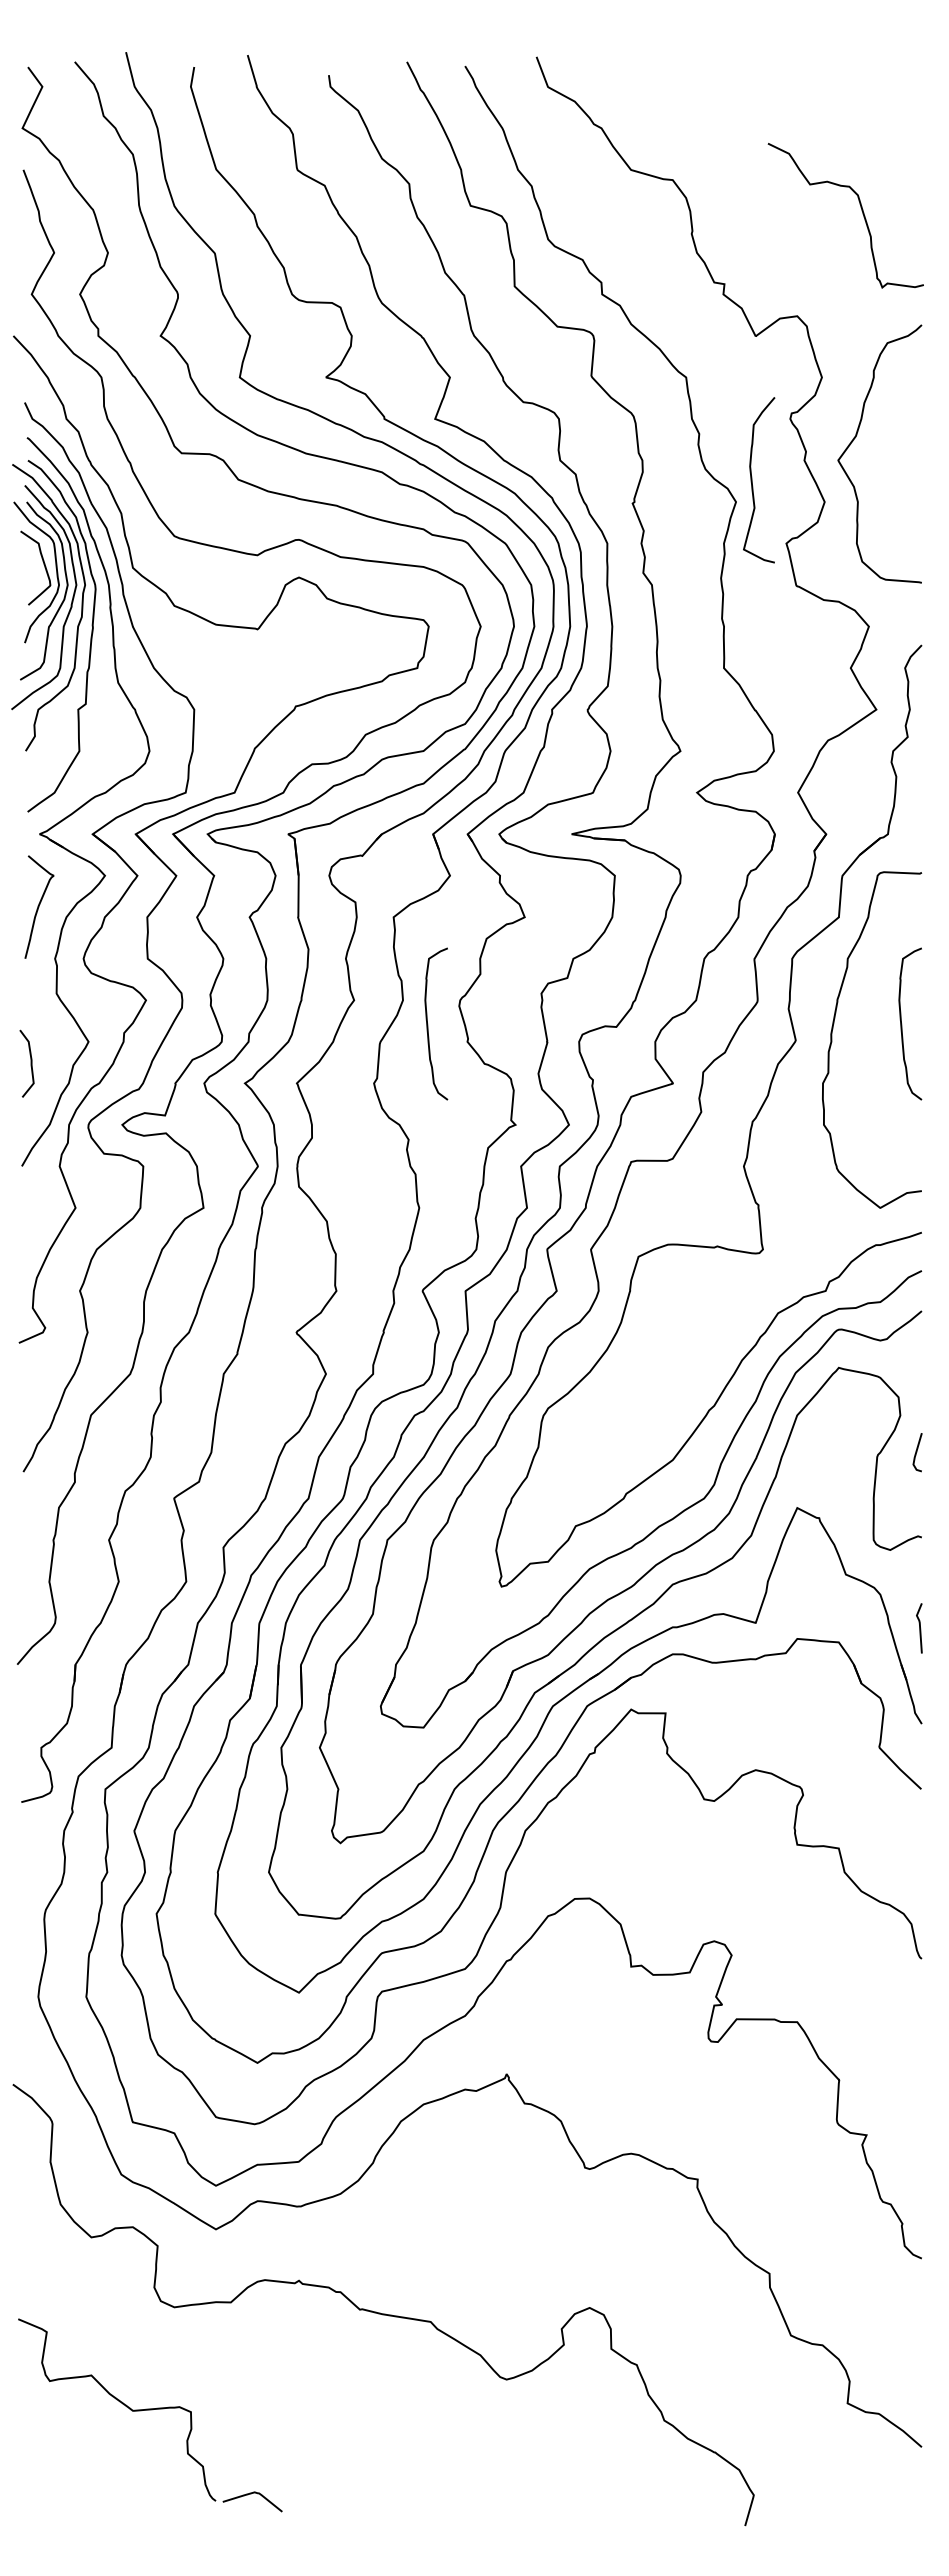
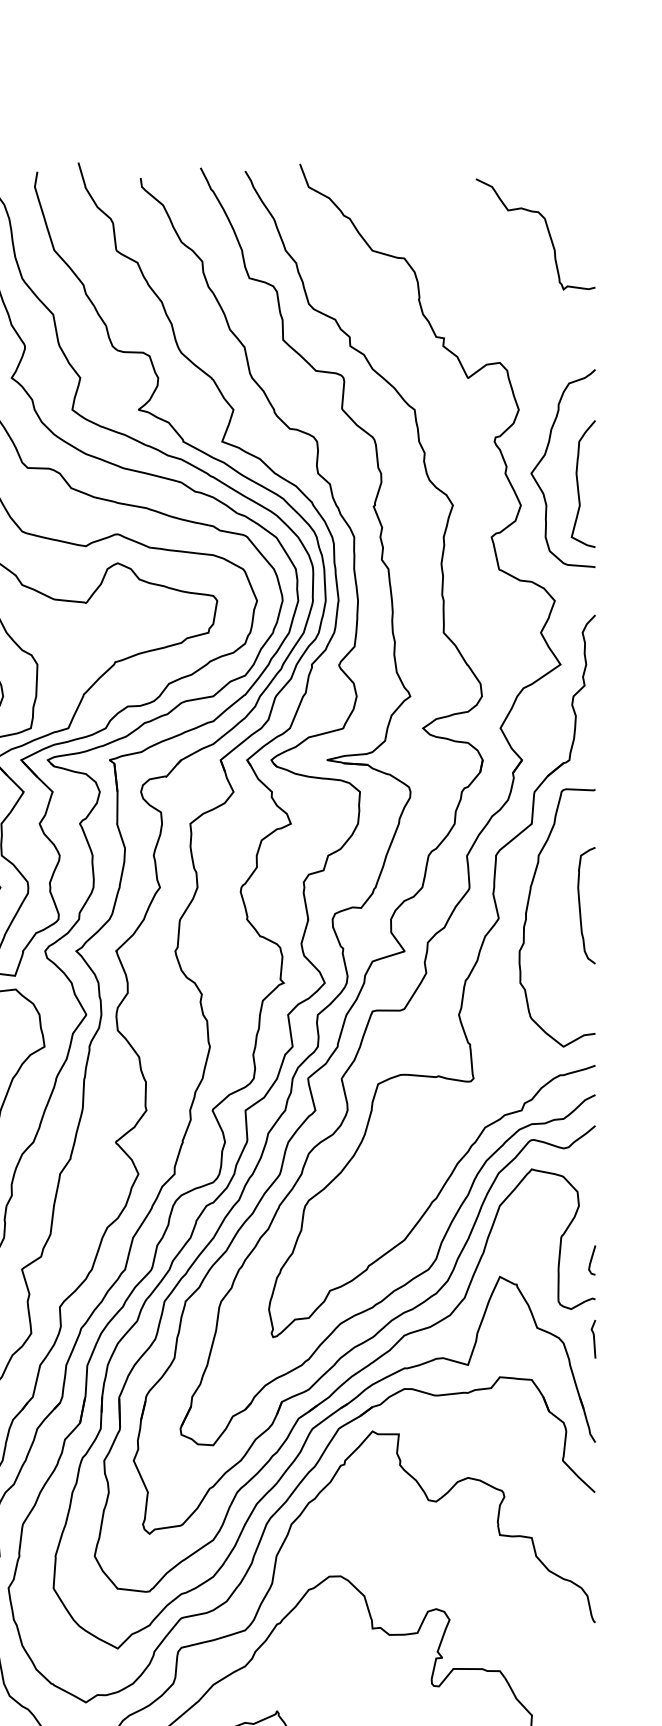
curve: (861, 211) -> (547, 231), moved
curve: (752, 480) -> (578, 484), moved
curve: (428, 1024) -> (217, 906), removed
line: (917, 1452) -> (592, 1260), moved
line: (919, 1628) -> (593, 1339), moved

